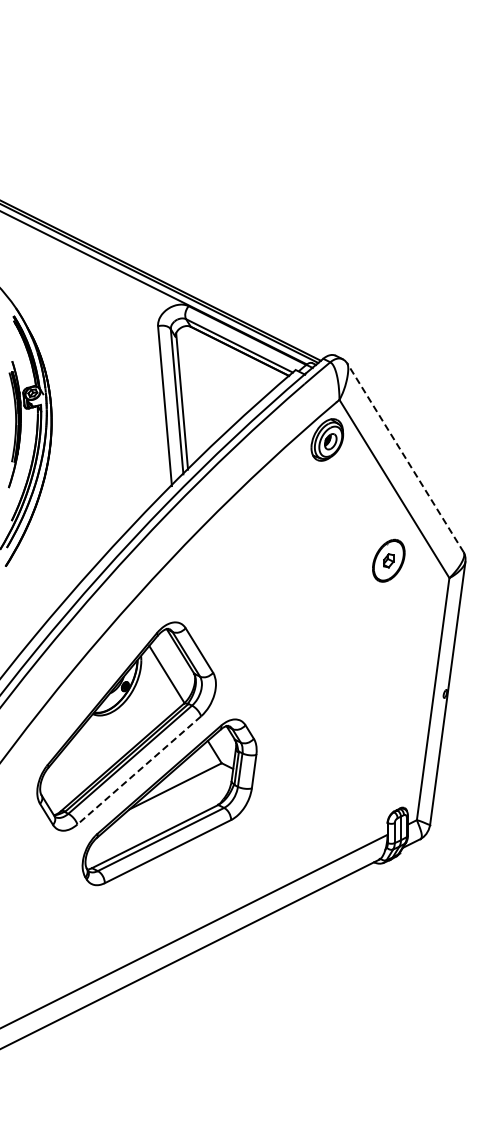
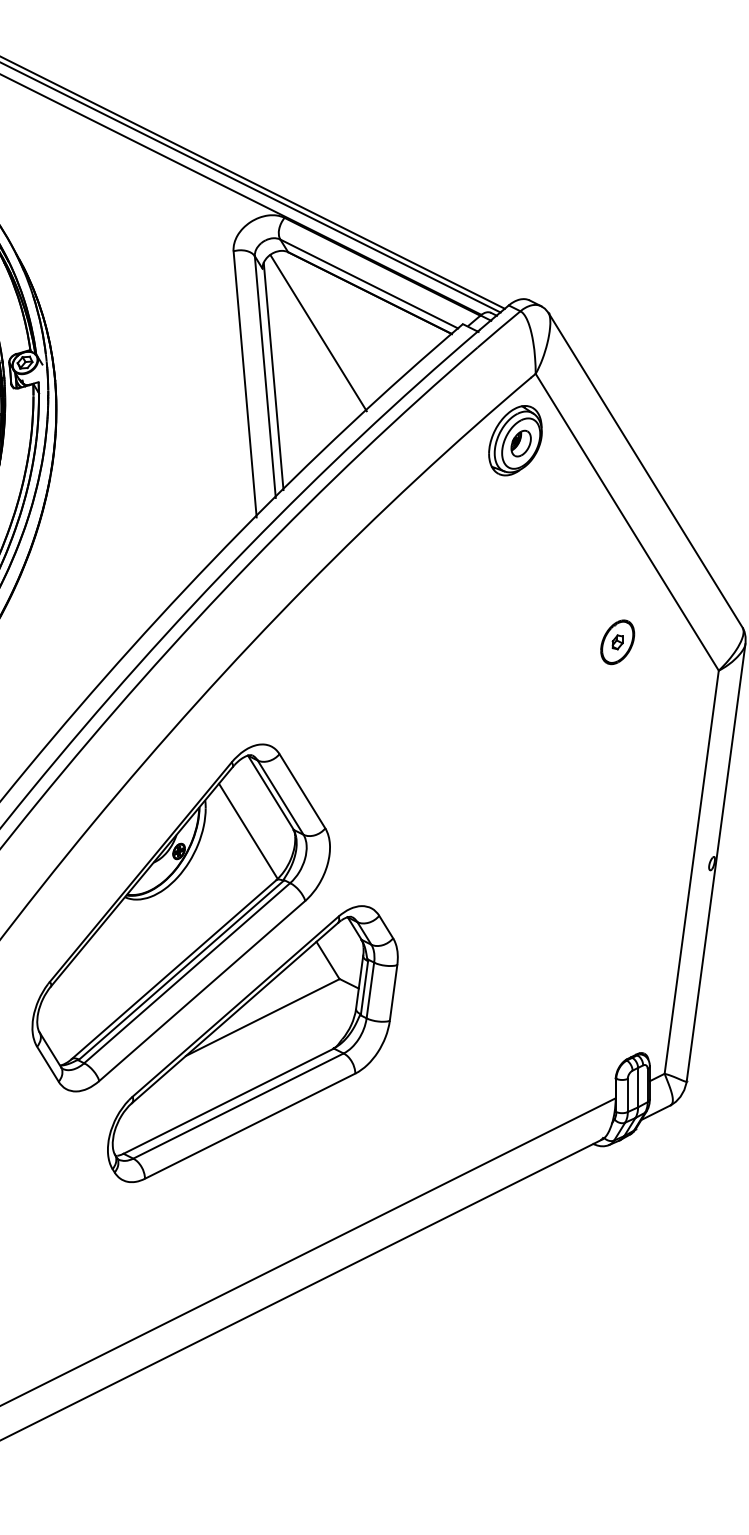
line: (209, 375) -> (319, 333), added
line: (405, 457) -> (645, 469), dashed -> solid
part: (388, 561) -> (617, 643), size x0.62
line: (138, 770) -> (200, 991), dashed -> solid

